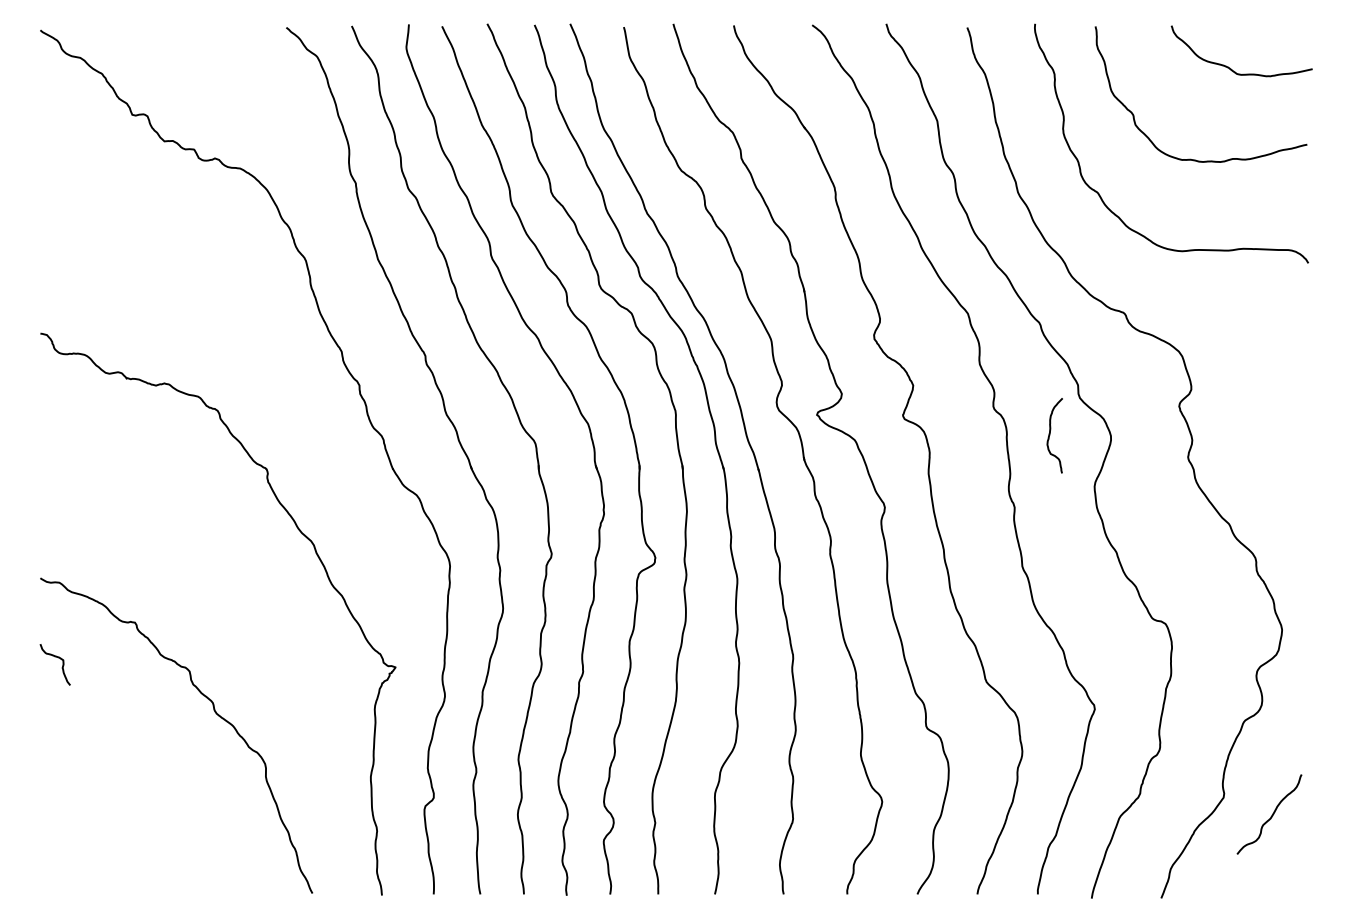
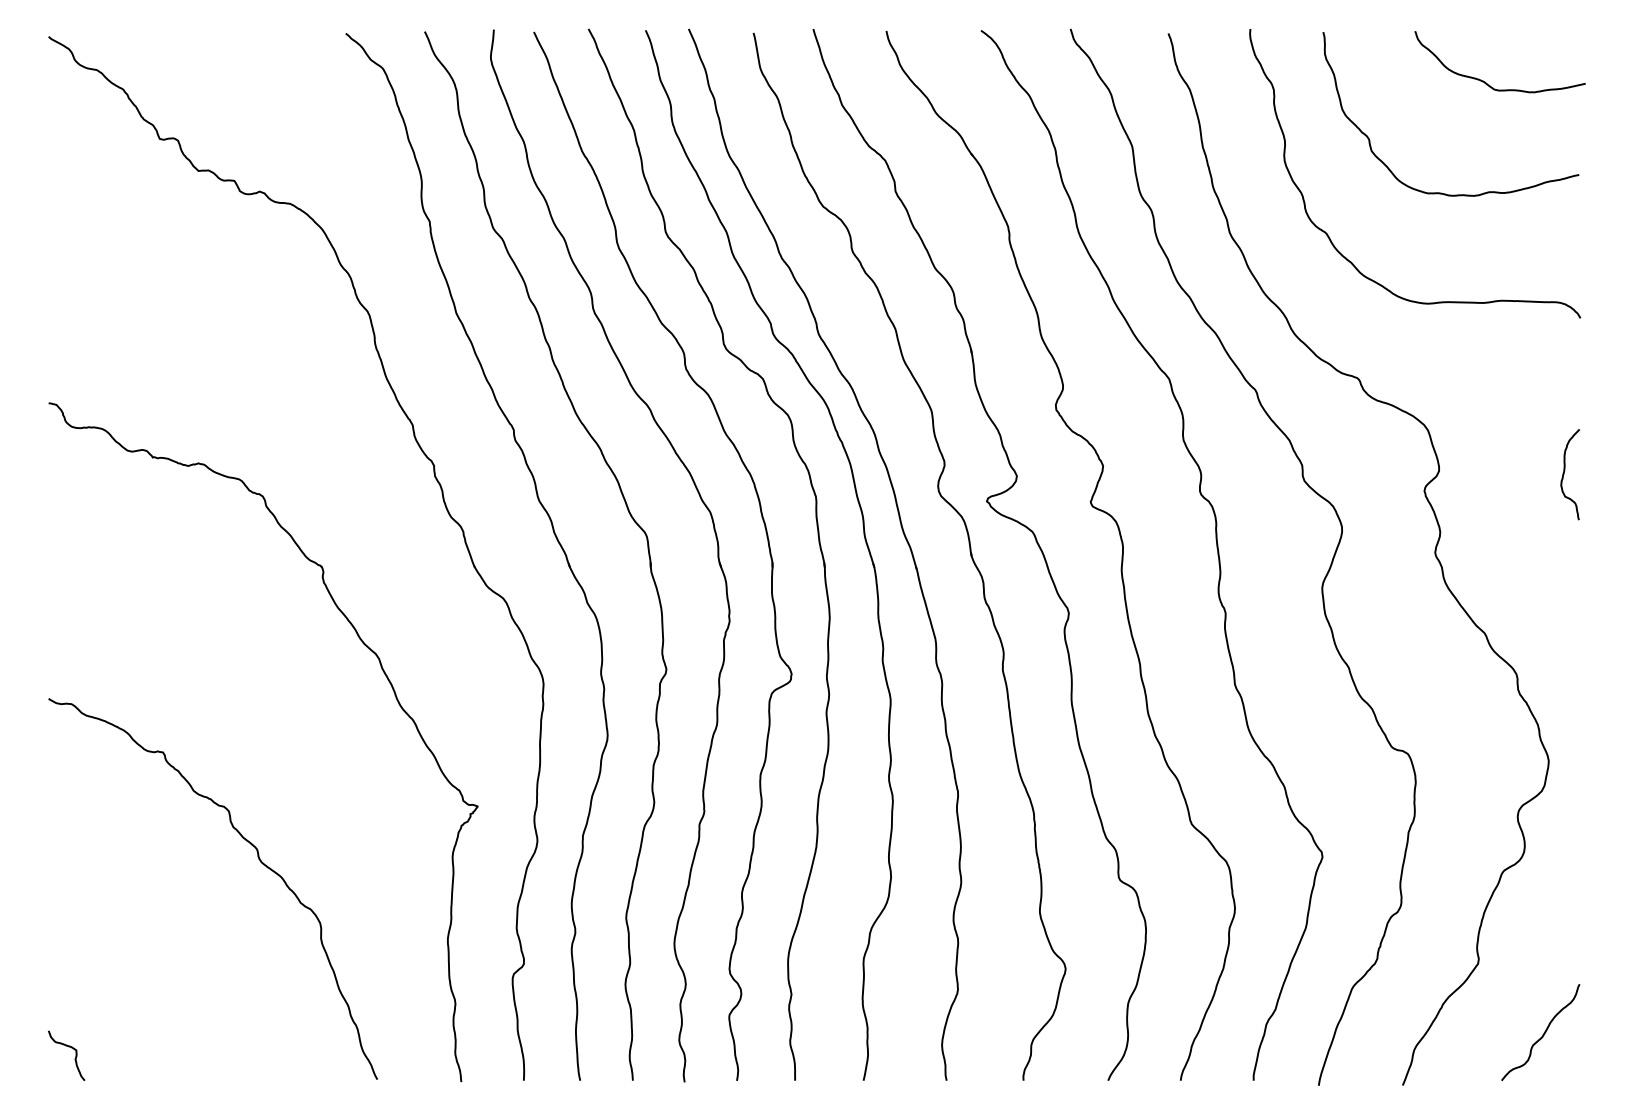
curve: (1050, 435) -> (1564, 474), moved
curve: (54, 657) -> (65, 1046), moved
curve: (1271, 815) -> (1543, 1033), moved

